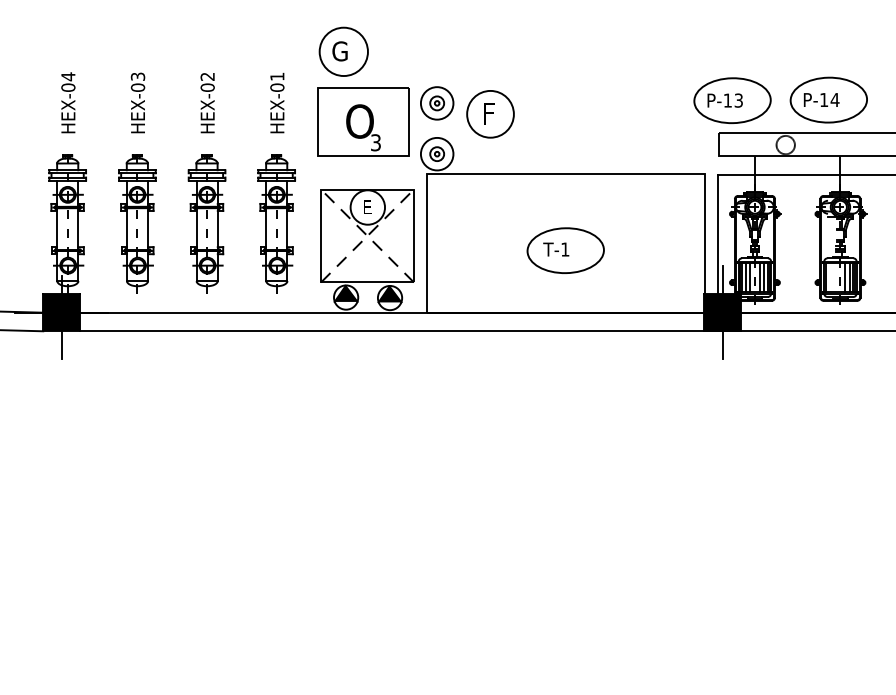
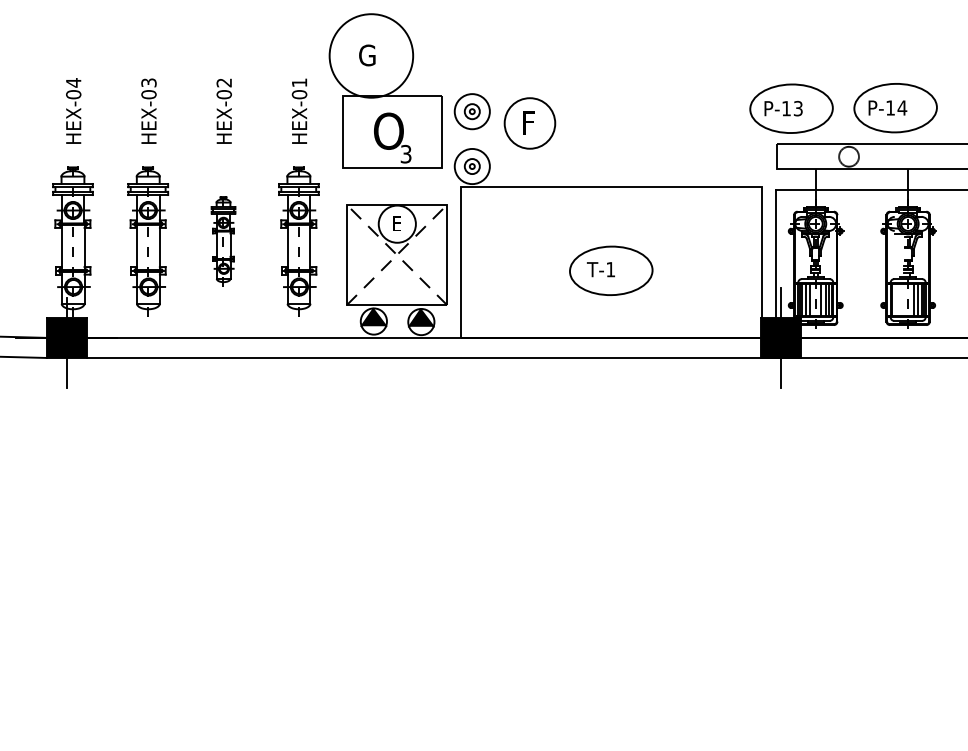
circle: (343, 51) -> (371, 55), size x1.6
part: (206, 223) -> (223, 241), size x0.6

